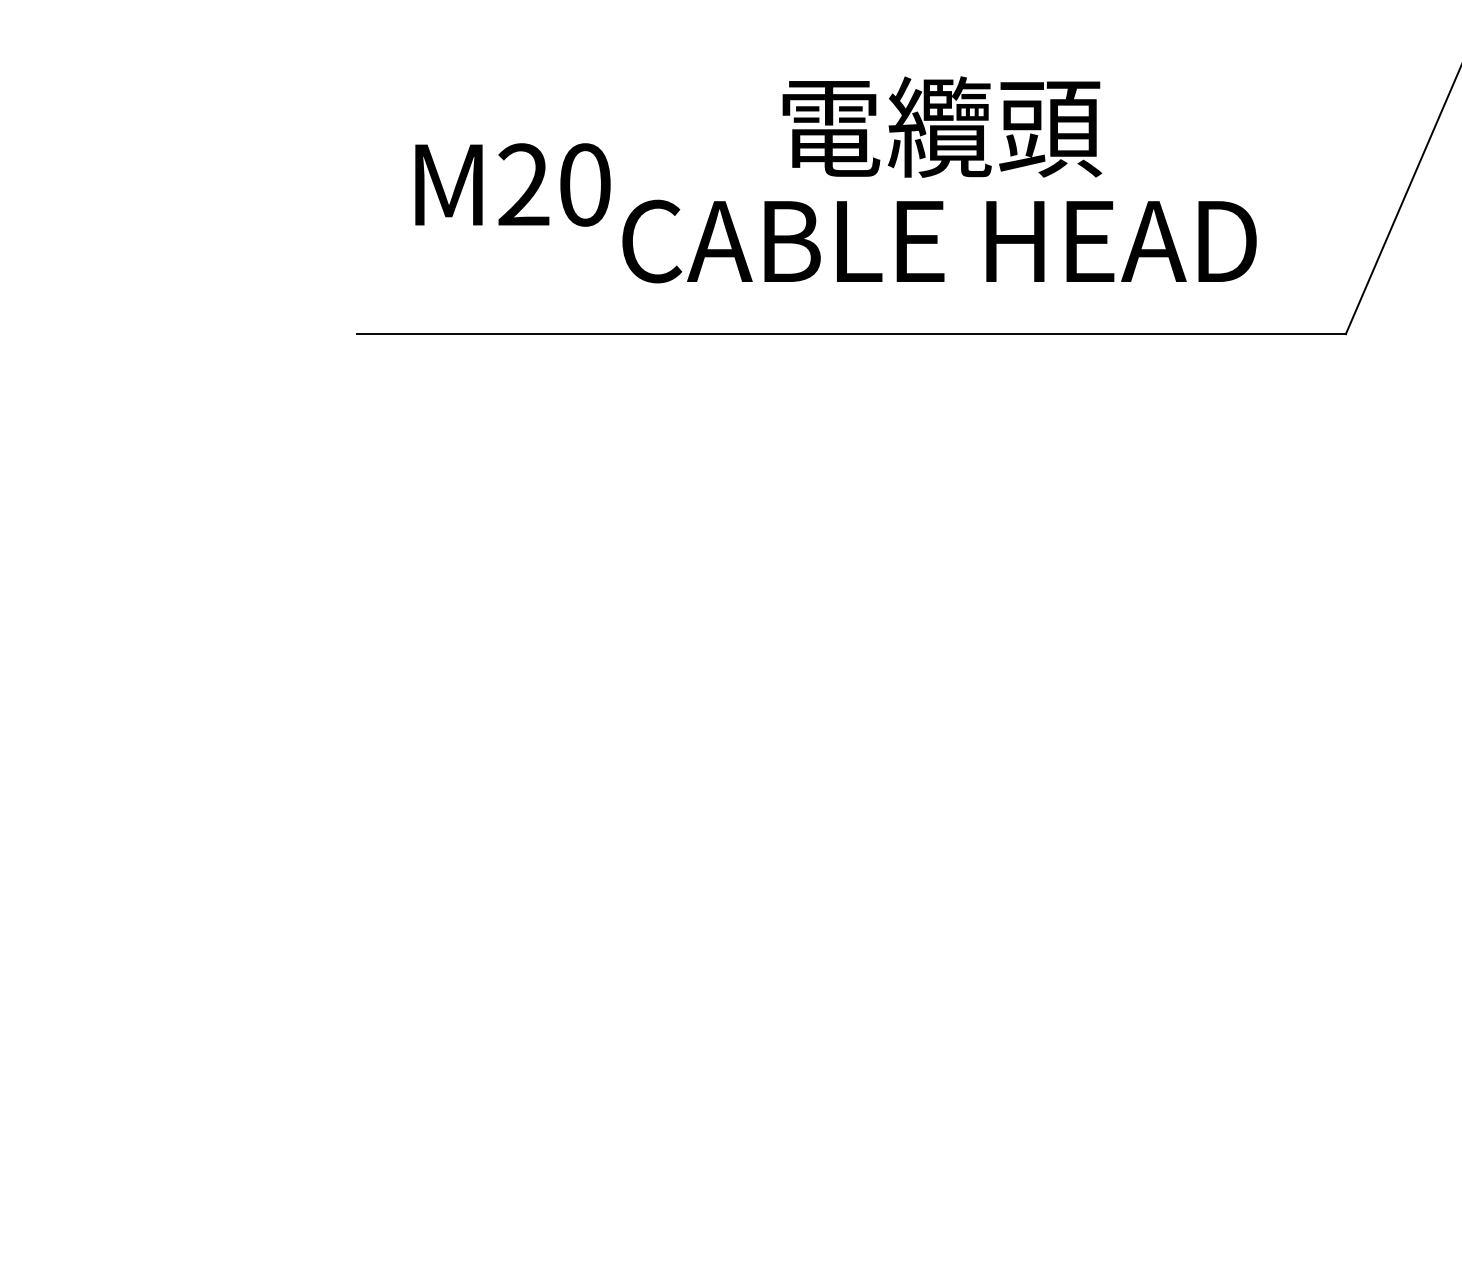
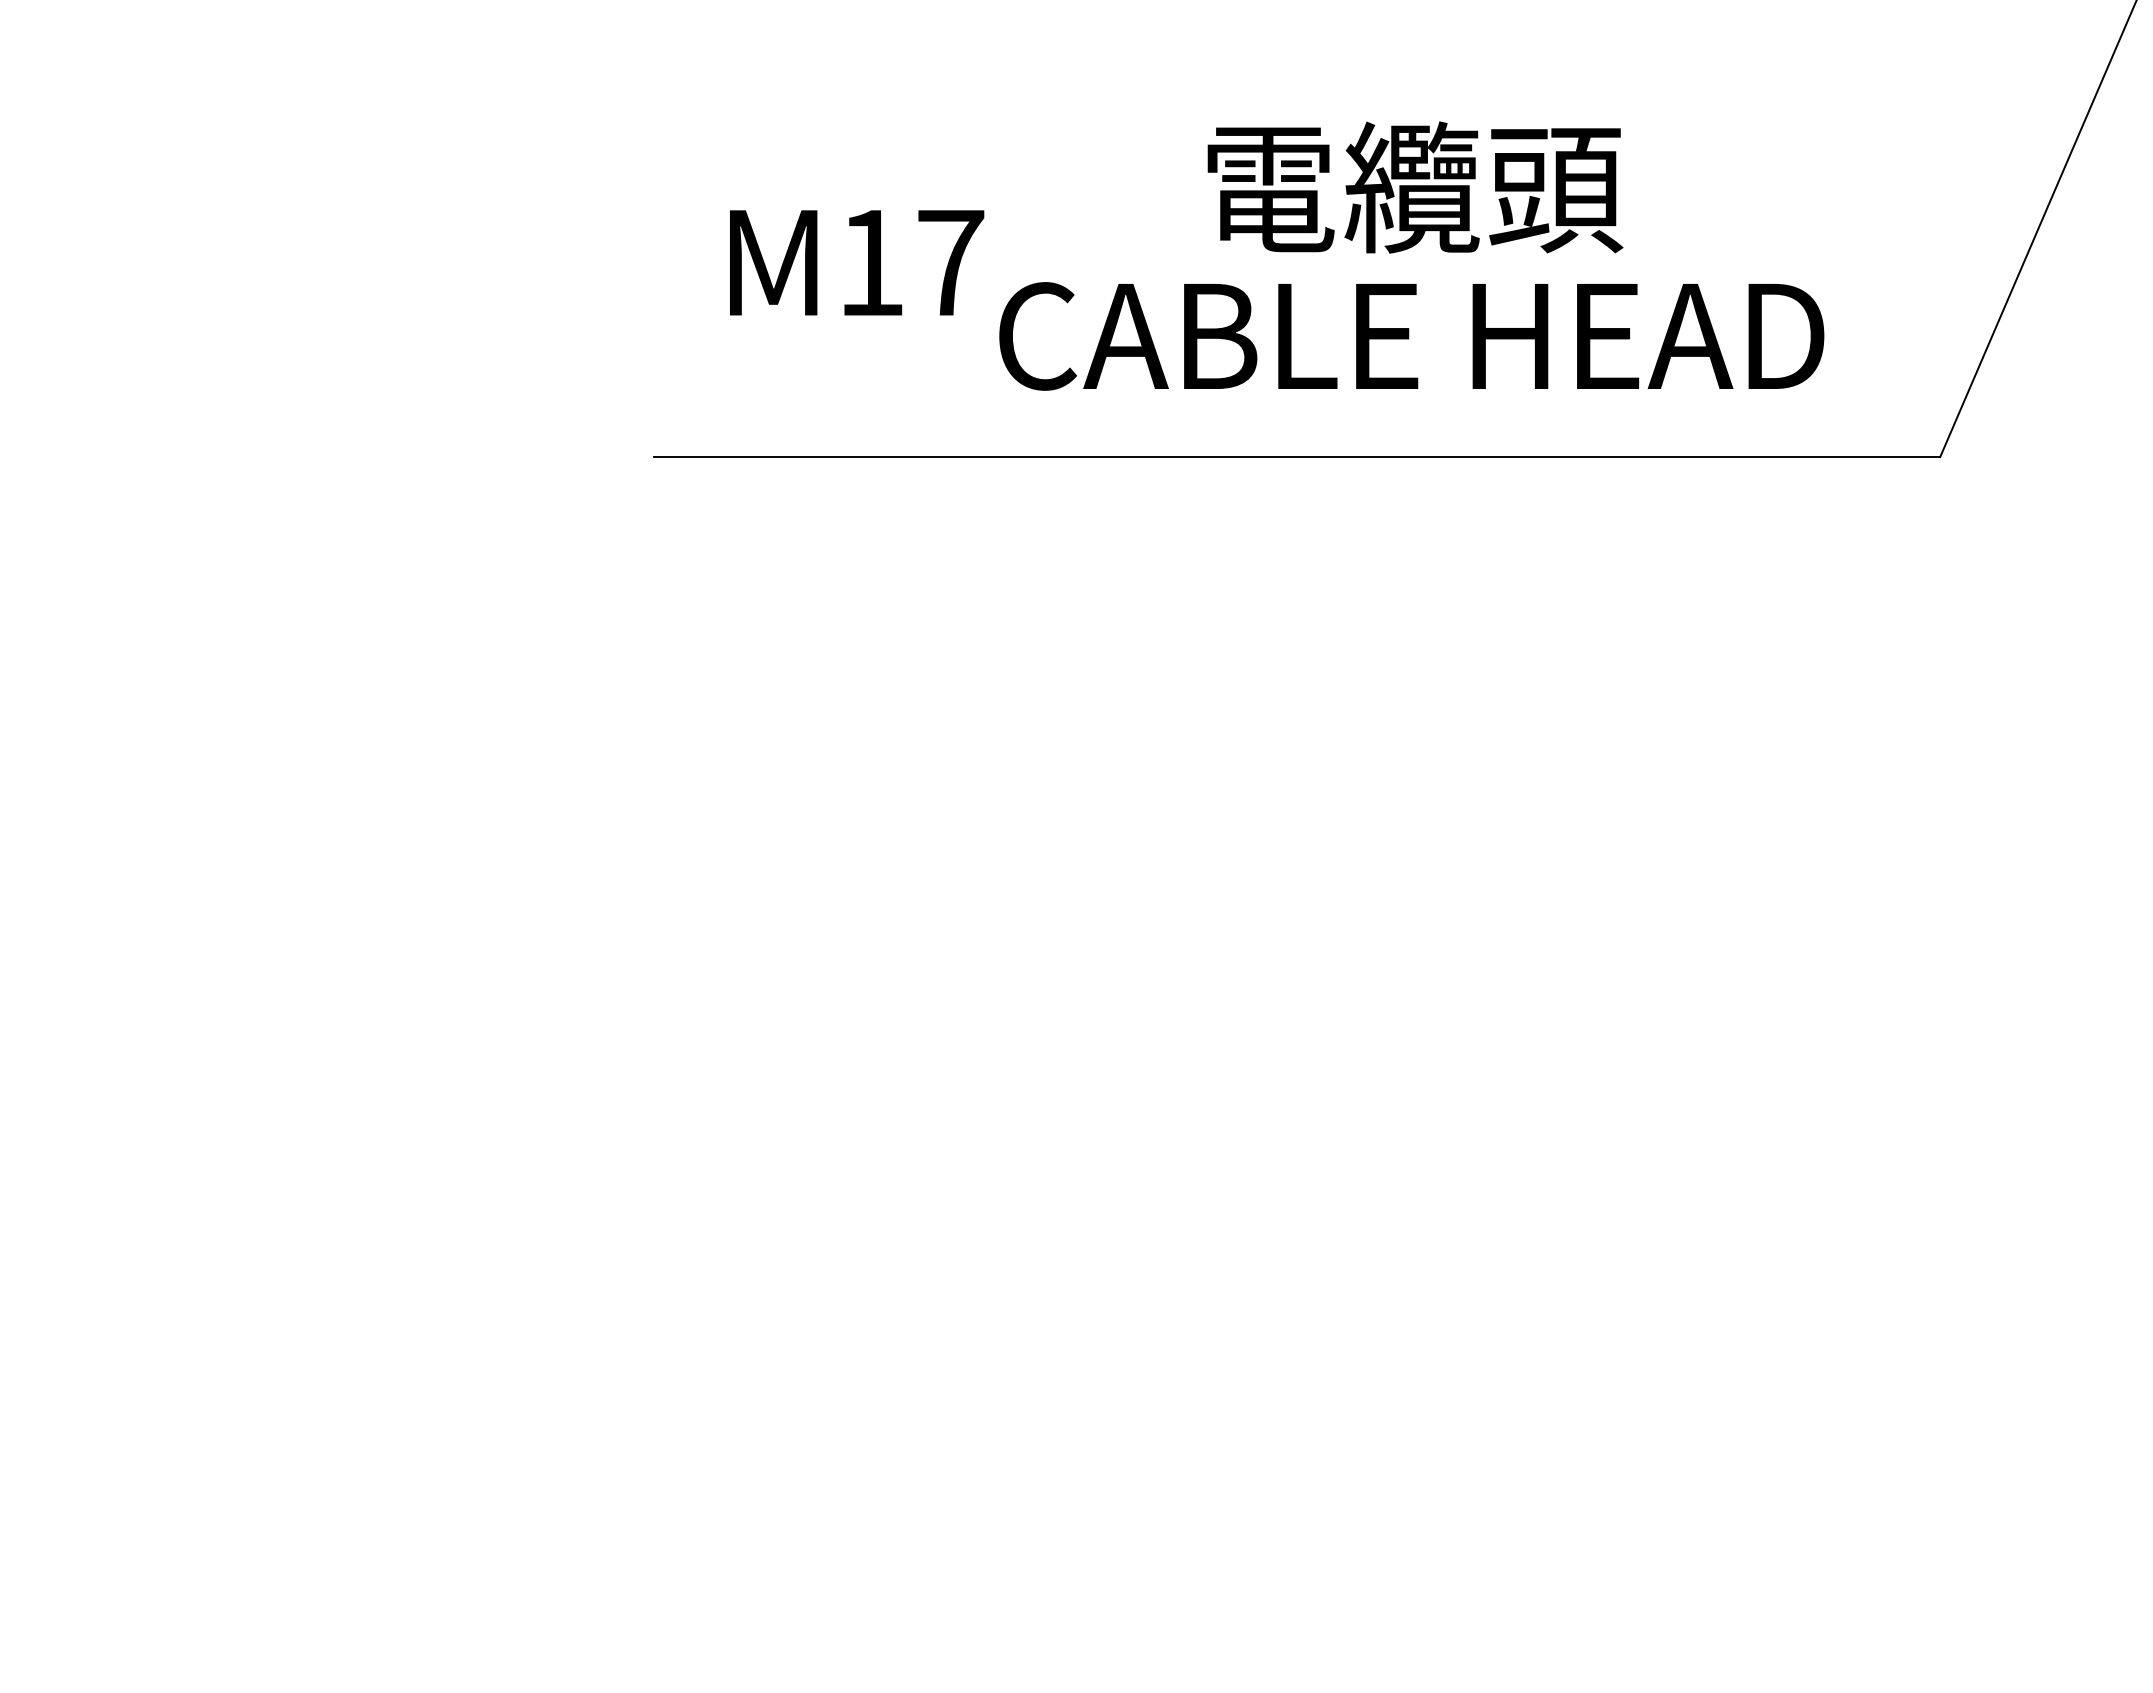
text: (554, 184) -> (910, 262), M20 -> M17

